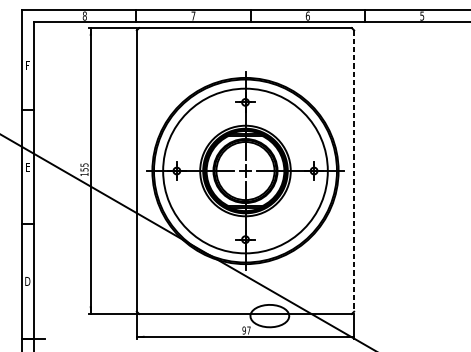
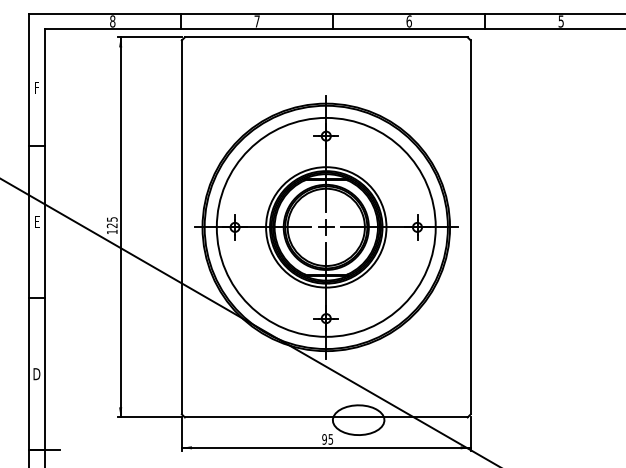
text: (83, 169) -> (111, 225), 155 -> 125
line: (353, 171) -> (470, 227), dashed -> solid
text: (248, 330) -> (330, 439), 97 -> 95

